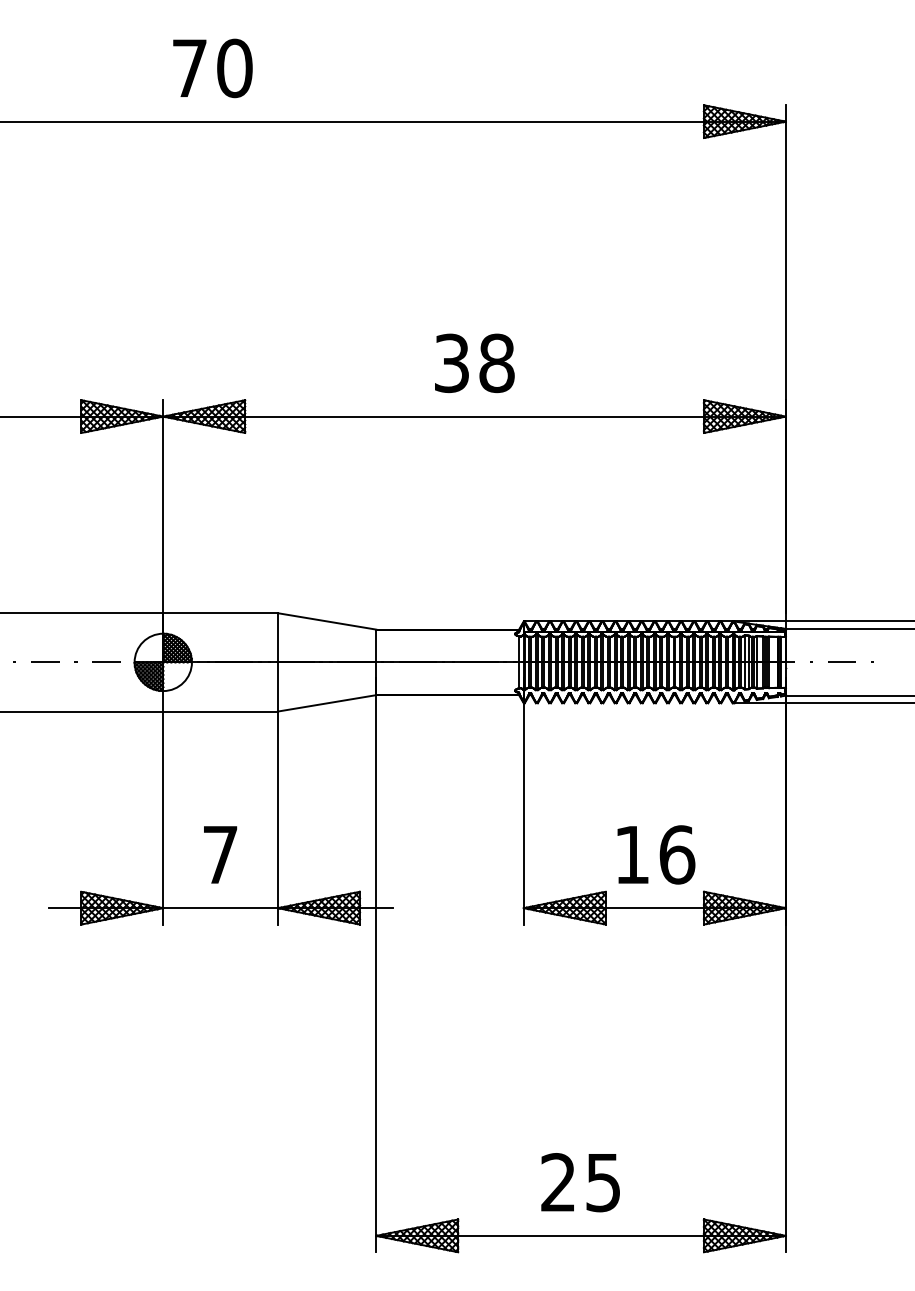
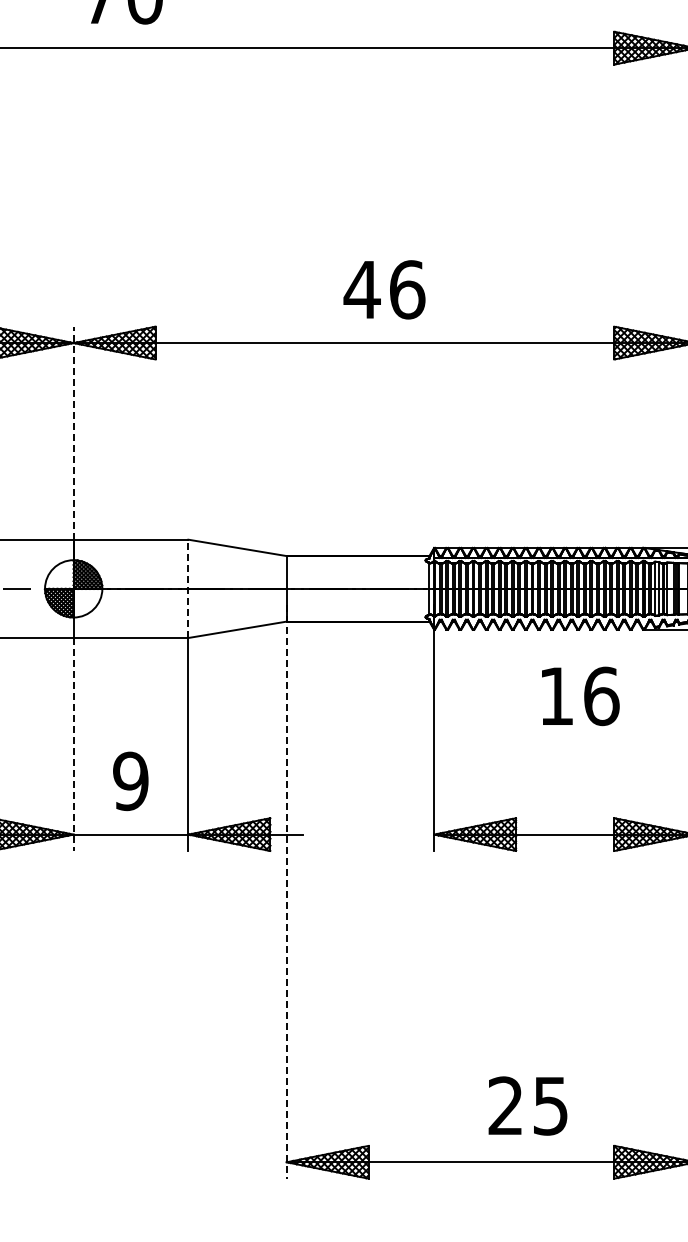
text: (474, 363) -> (384, 289), 38 -> 46
line: (163, 506) -> (73, 432), solid -> dashed
line: (278, 661) -> (188, 587), solid -> dashed
line: (163, 818) -> (73, 744), solid -> dashed
text: (220, 854) -> (130, 780), 7 -> 9
text: (656, 854) -> (580, 695), moved
line: (376, 965) -> (286, 891), solid -> dashed
text: (580, 1182) -> (527, 1105), moved

